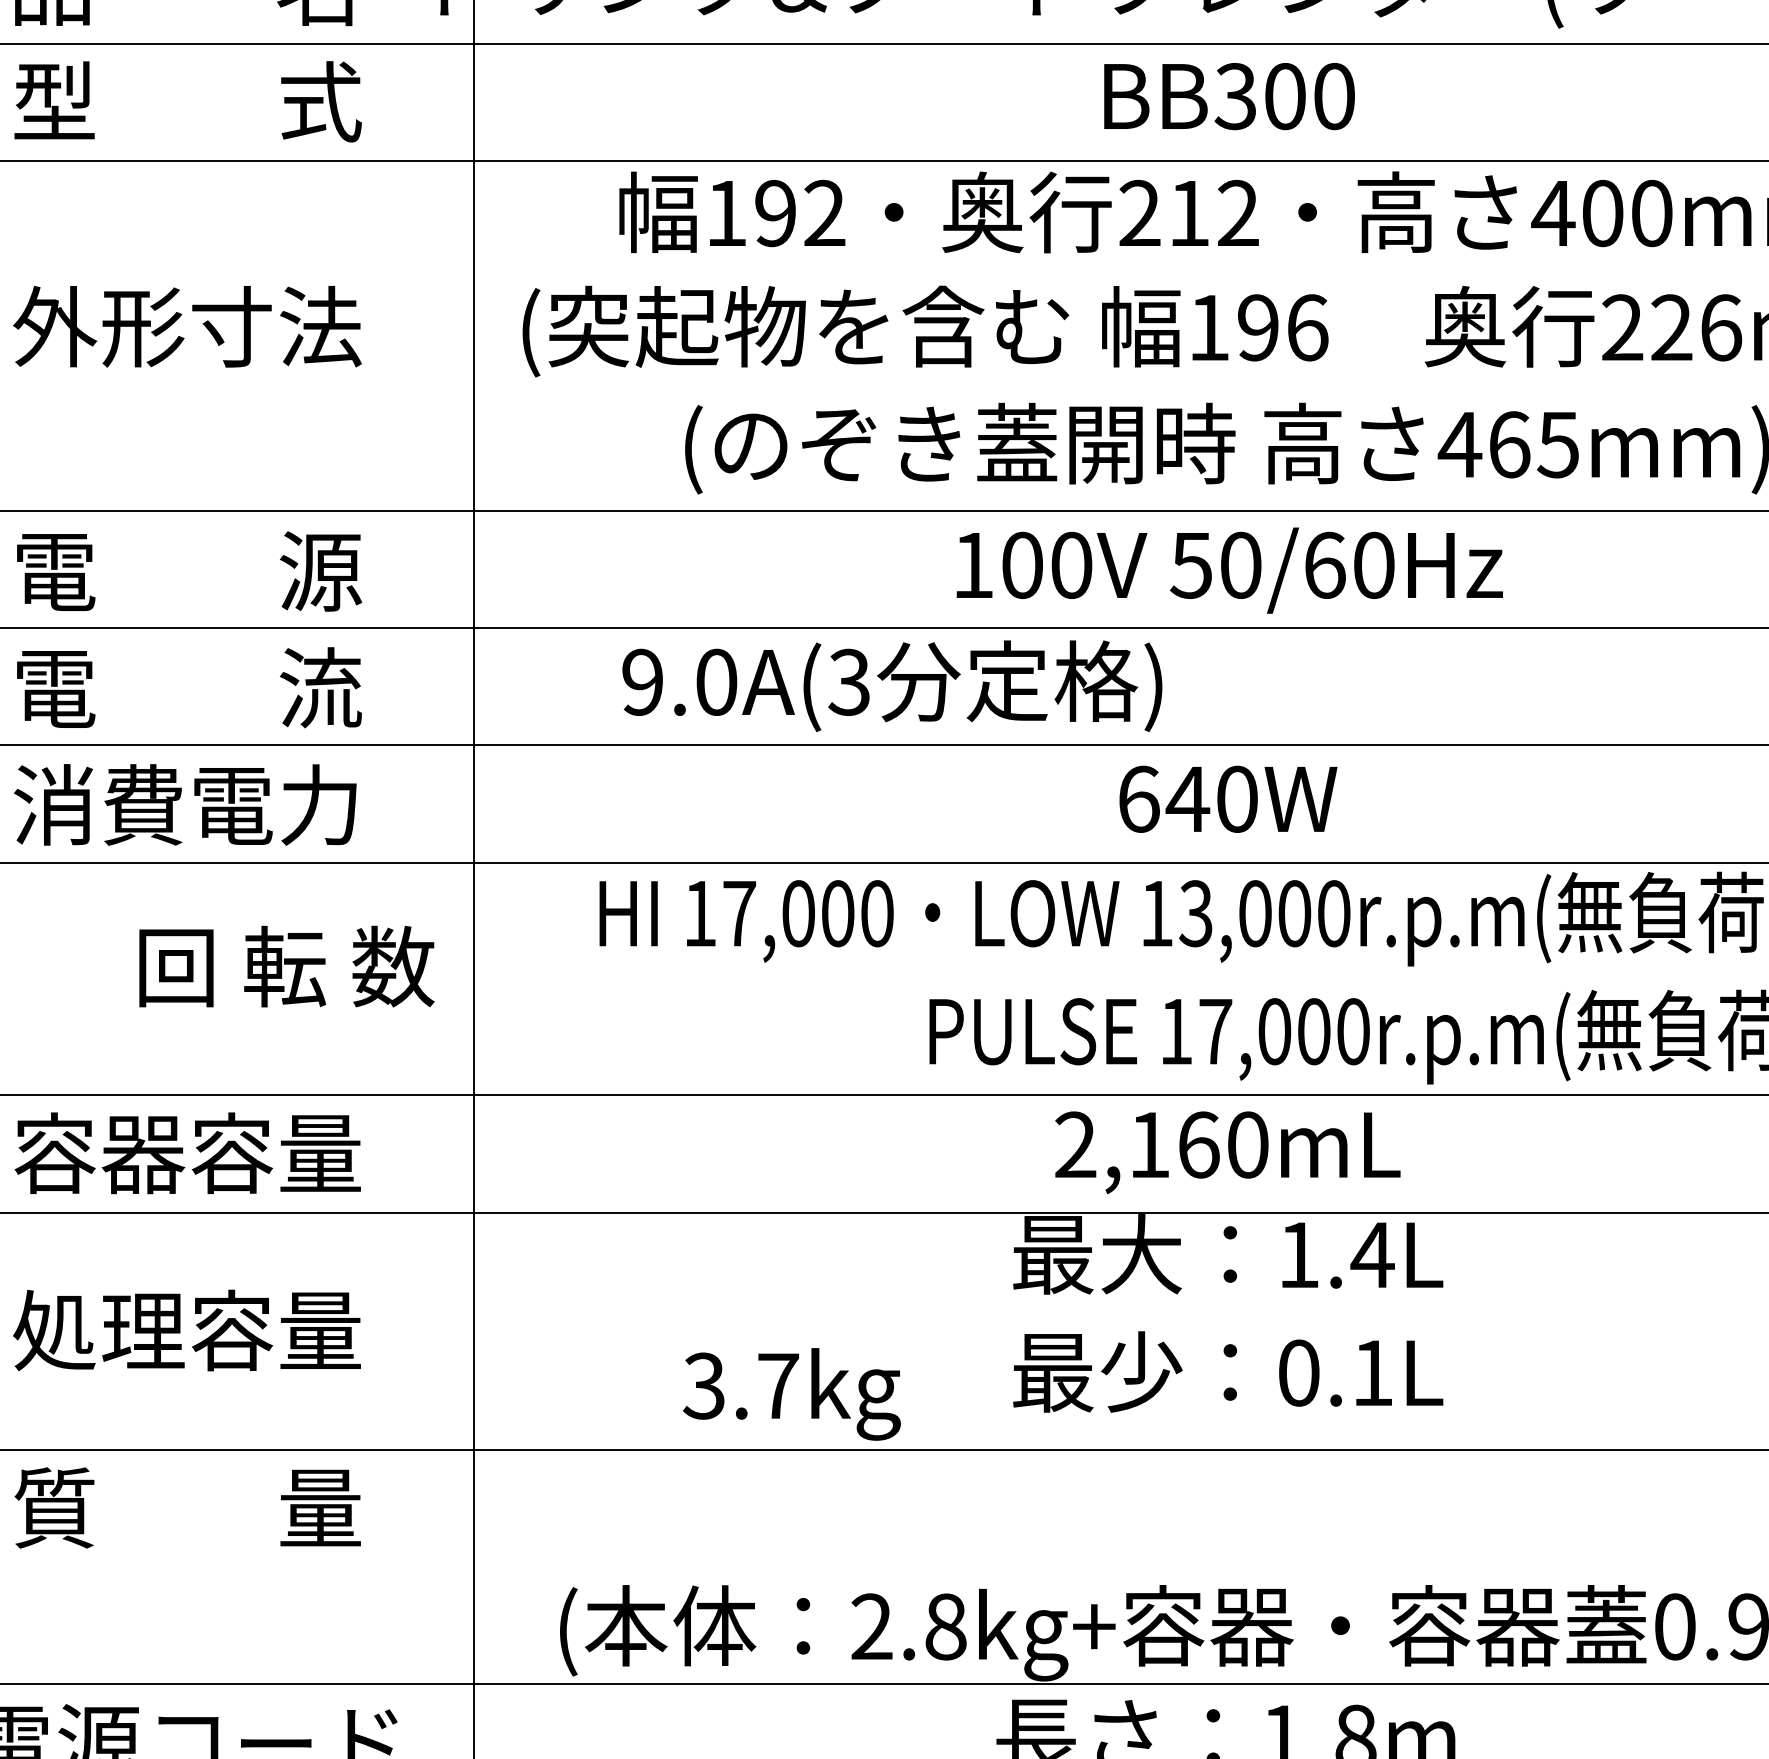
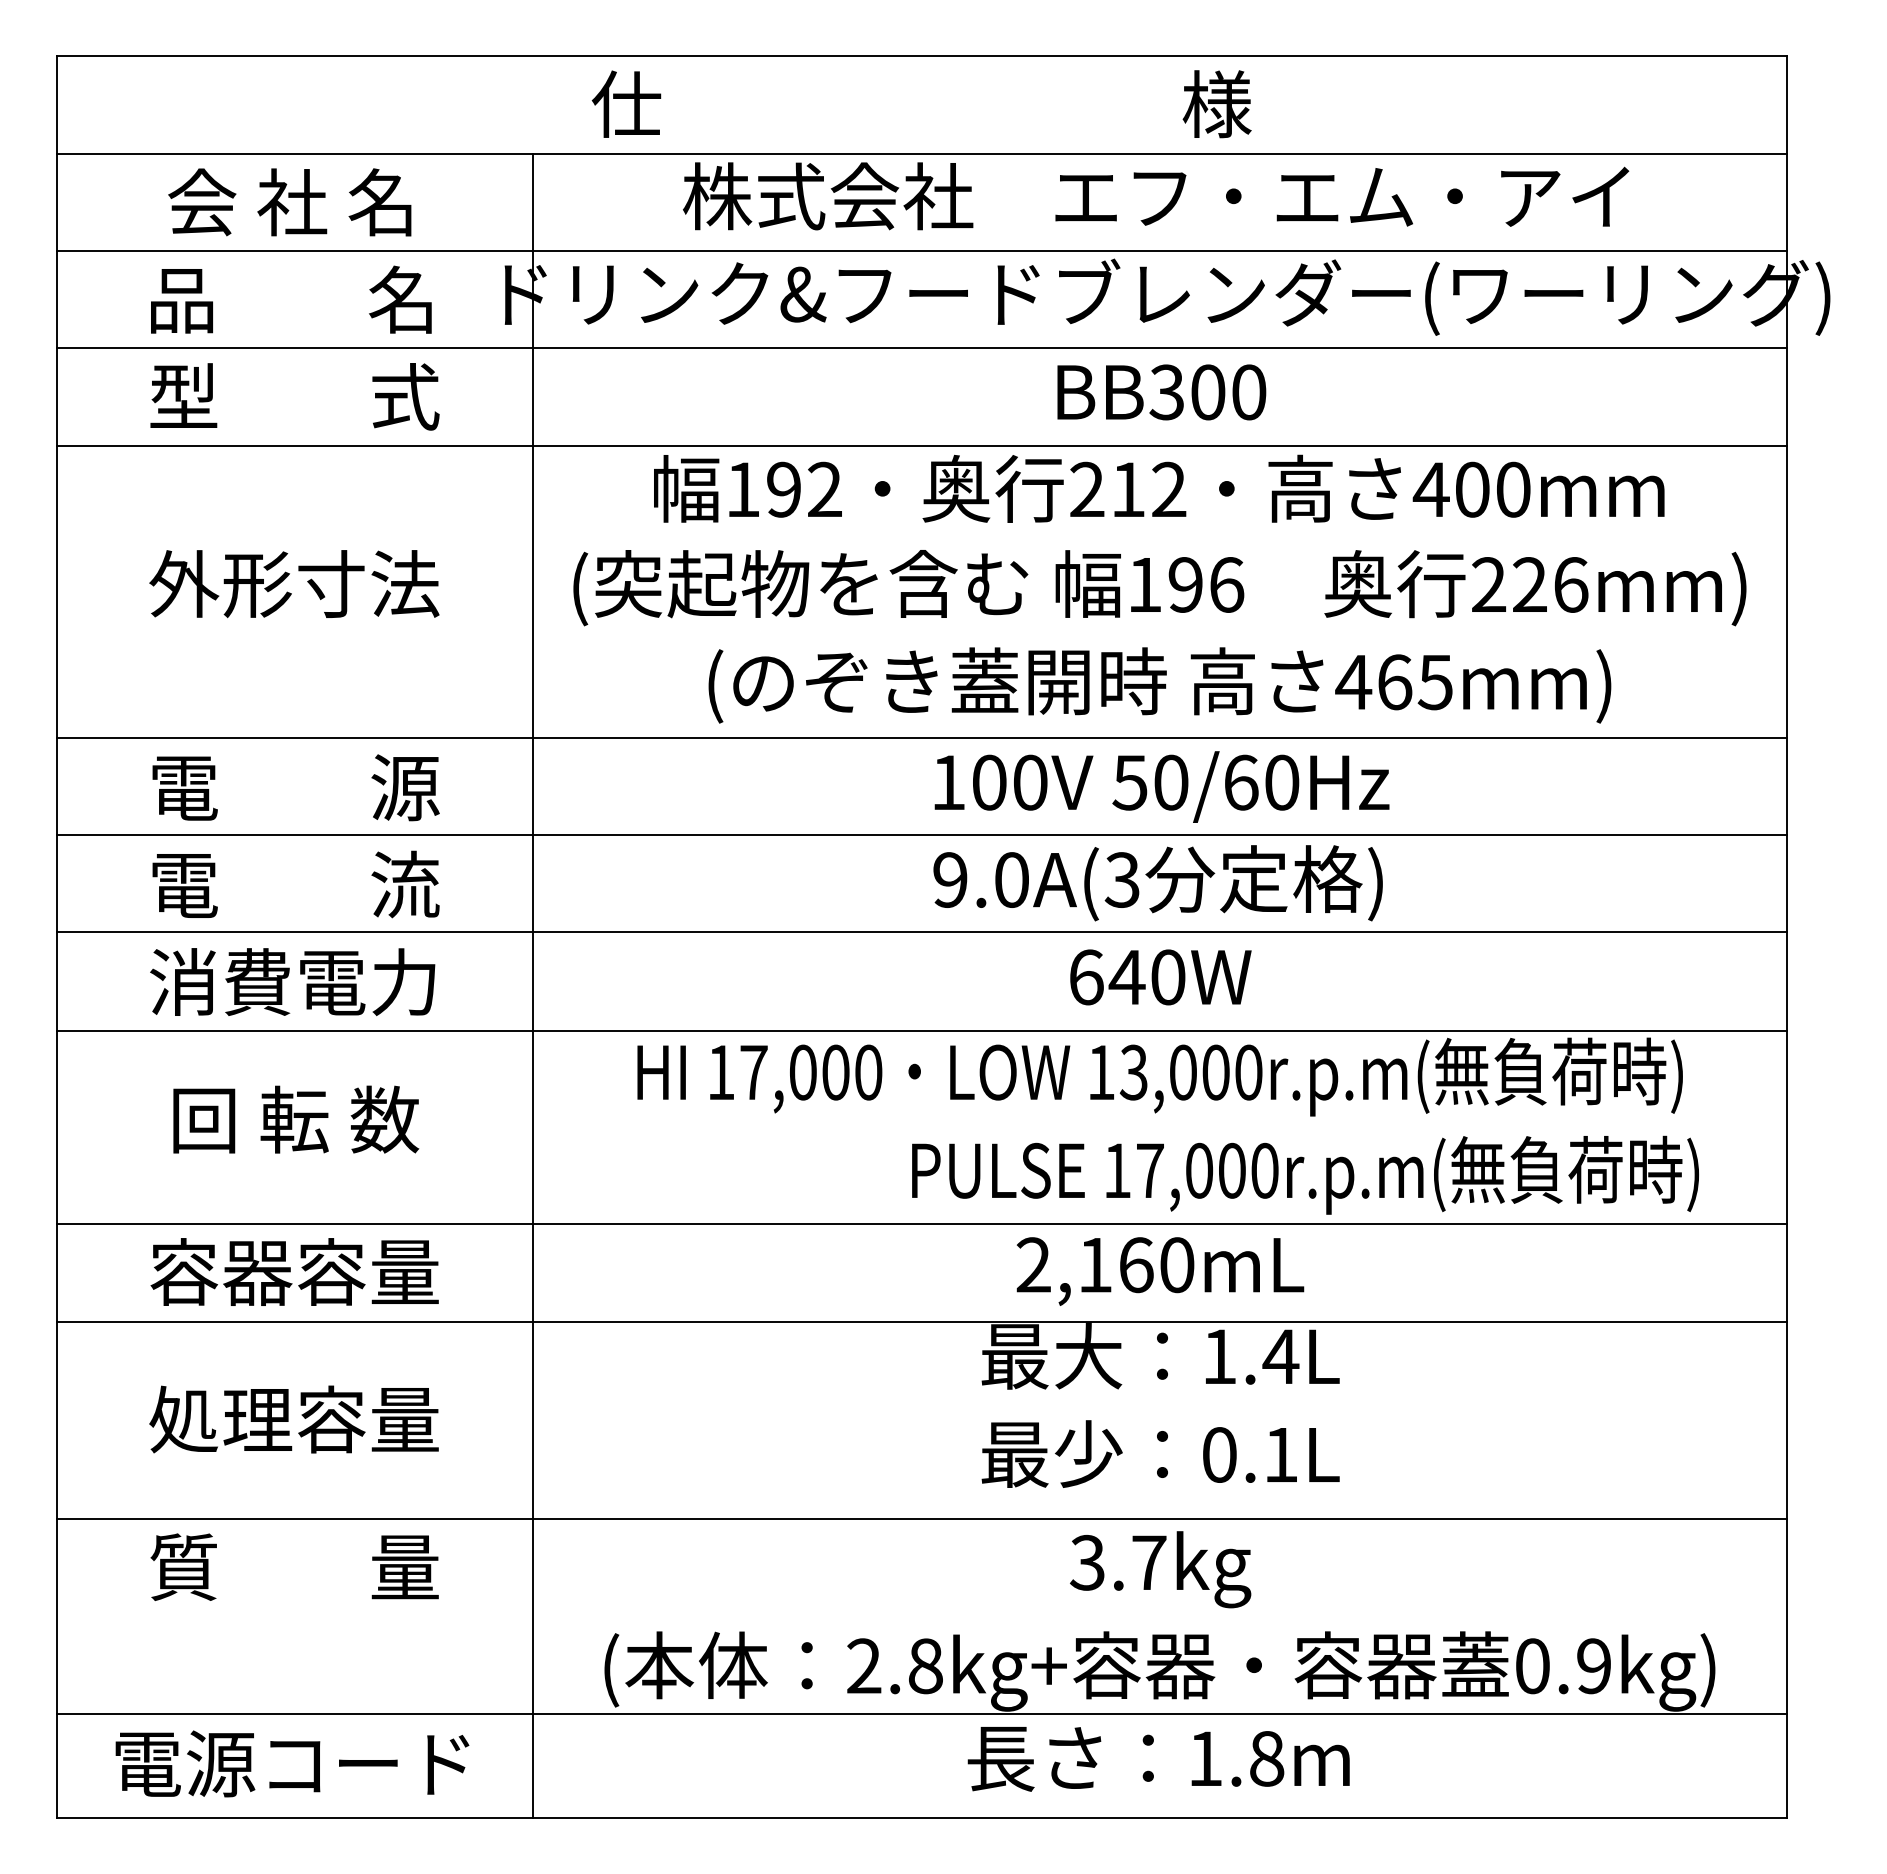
text: (891, 686) -> (1157, 883), moved
text: (287, 966) -> (296, 1119), moved
text: (791, 1394) -> (1160, 1569), moved

